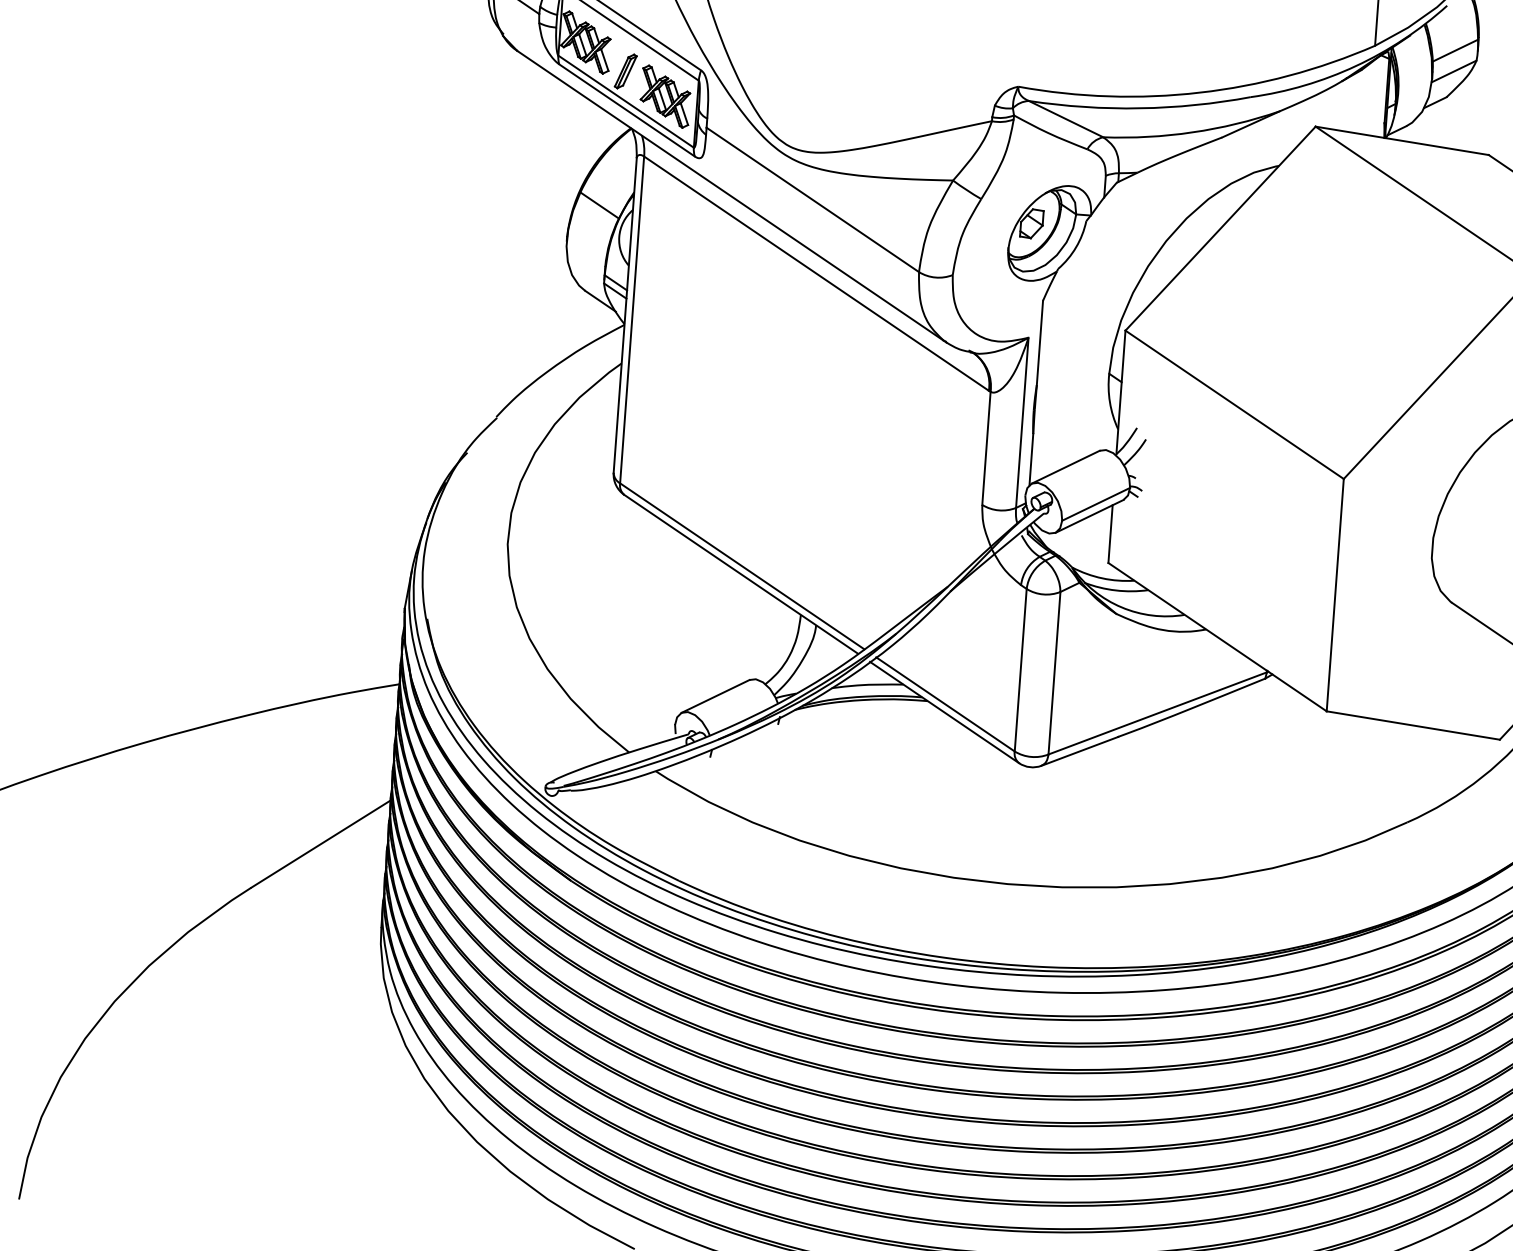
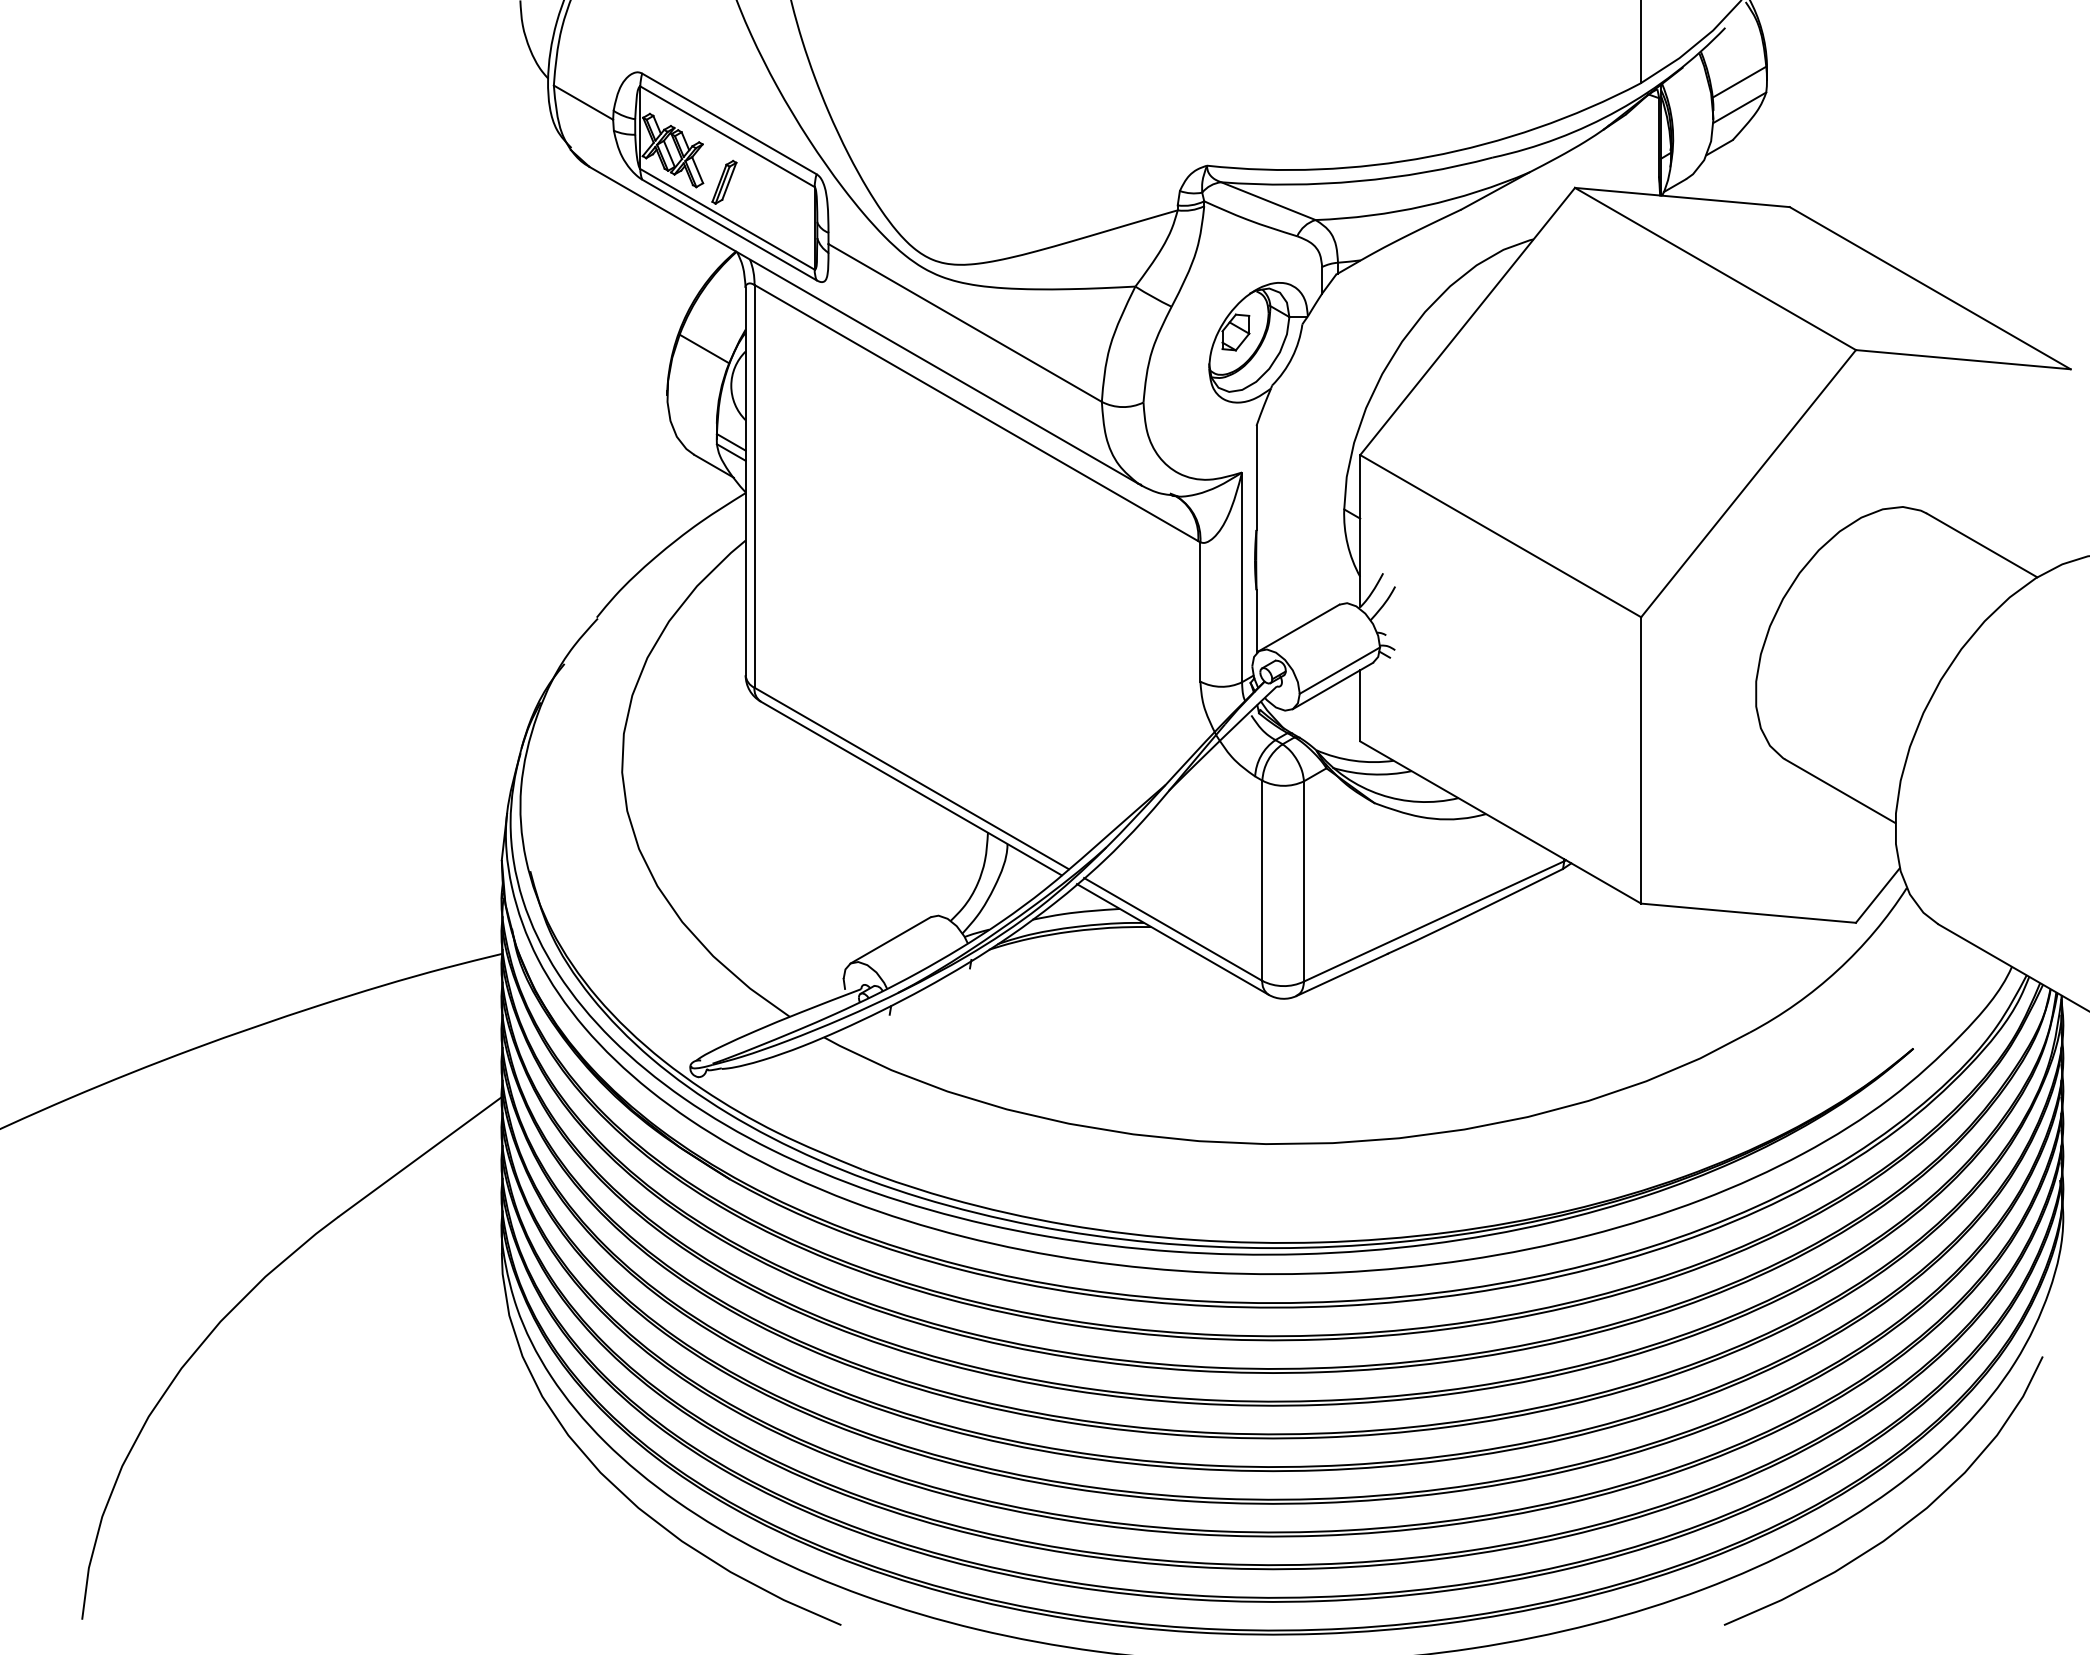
part: (665, 96) -> (775, 209), removed

